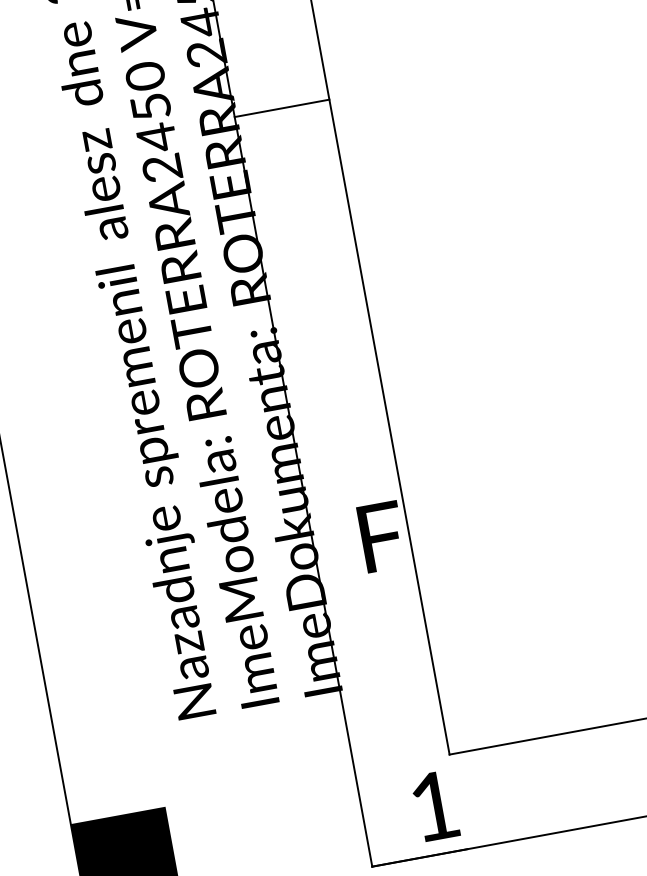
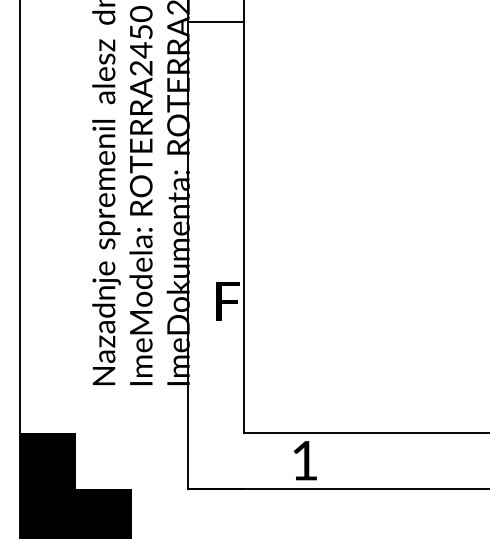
line: (281, 108) -> (215, 21), moved
text: (433, 805) -> (304, 460), moved

